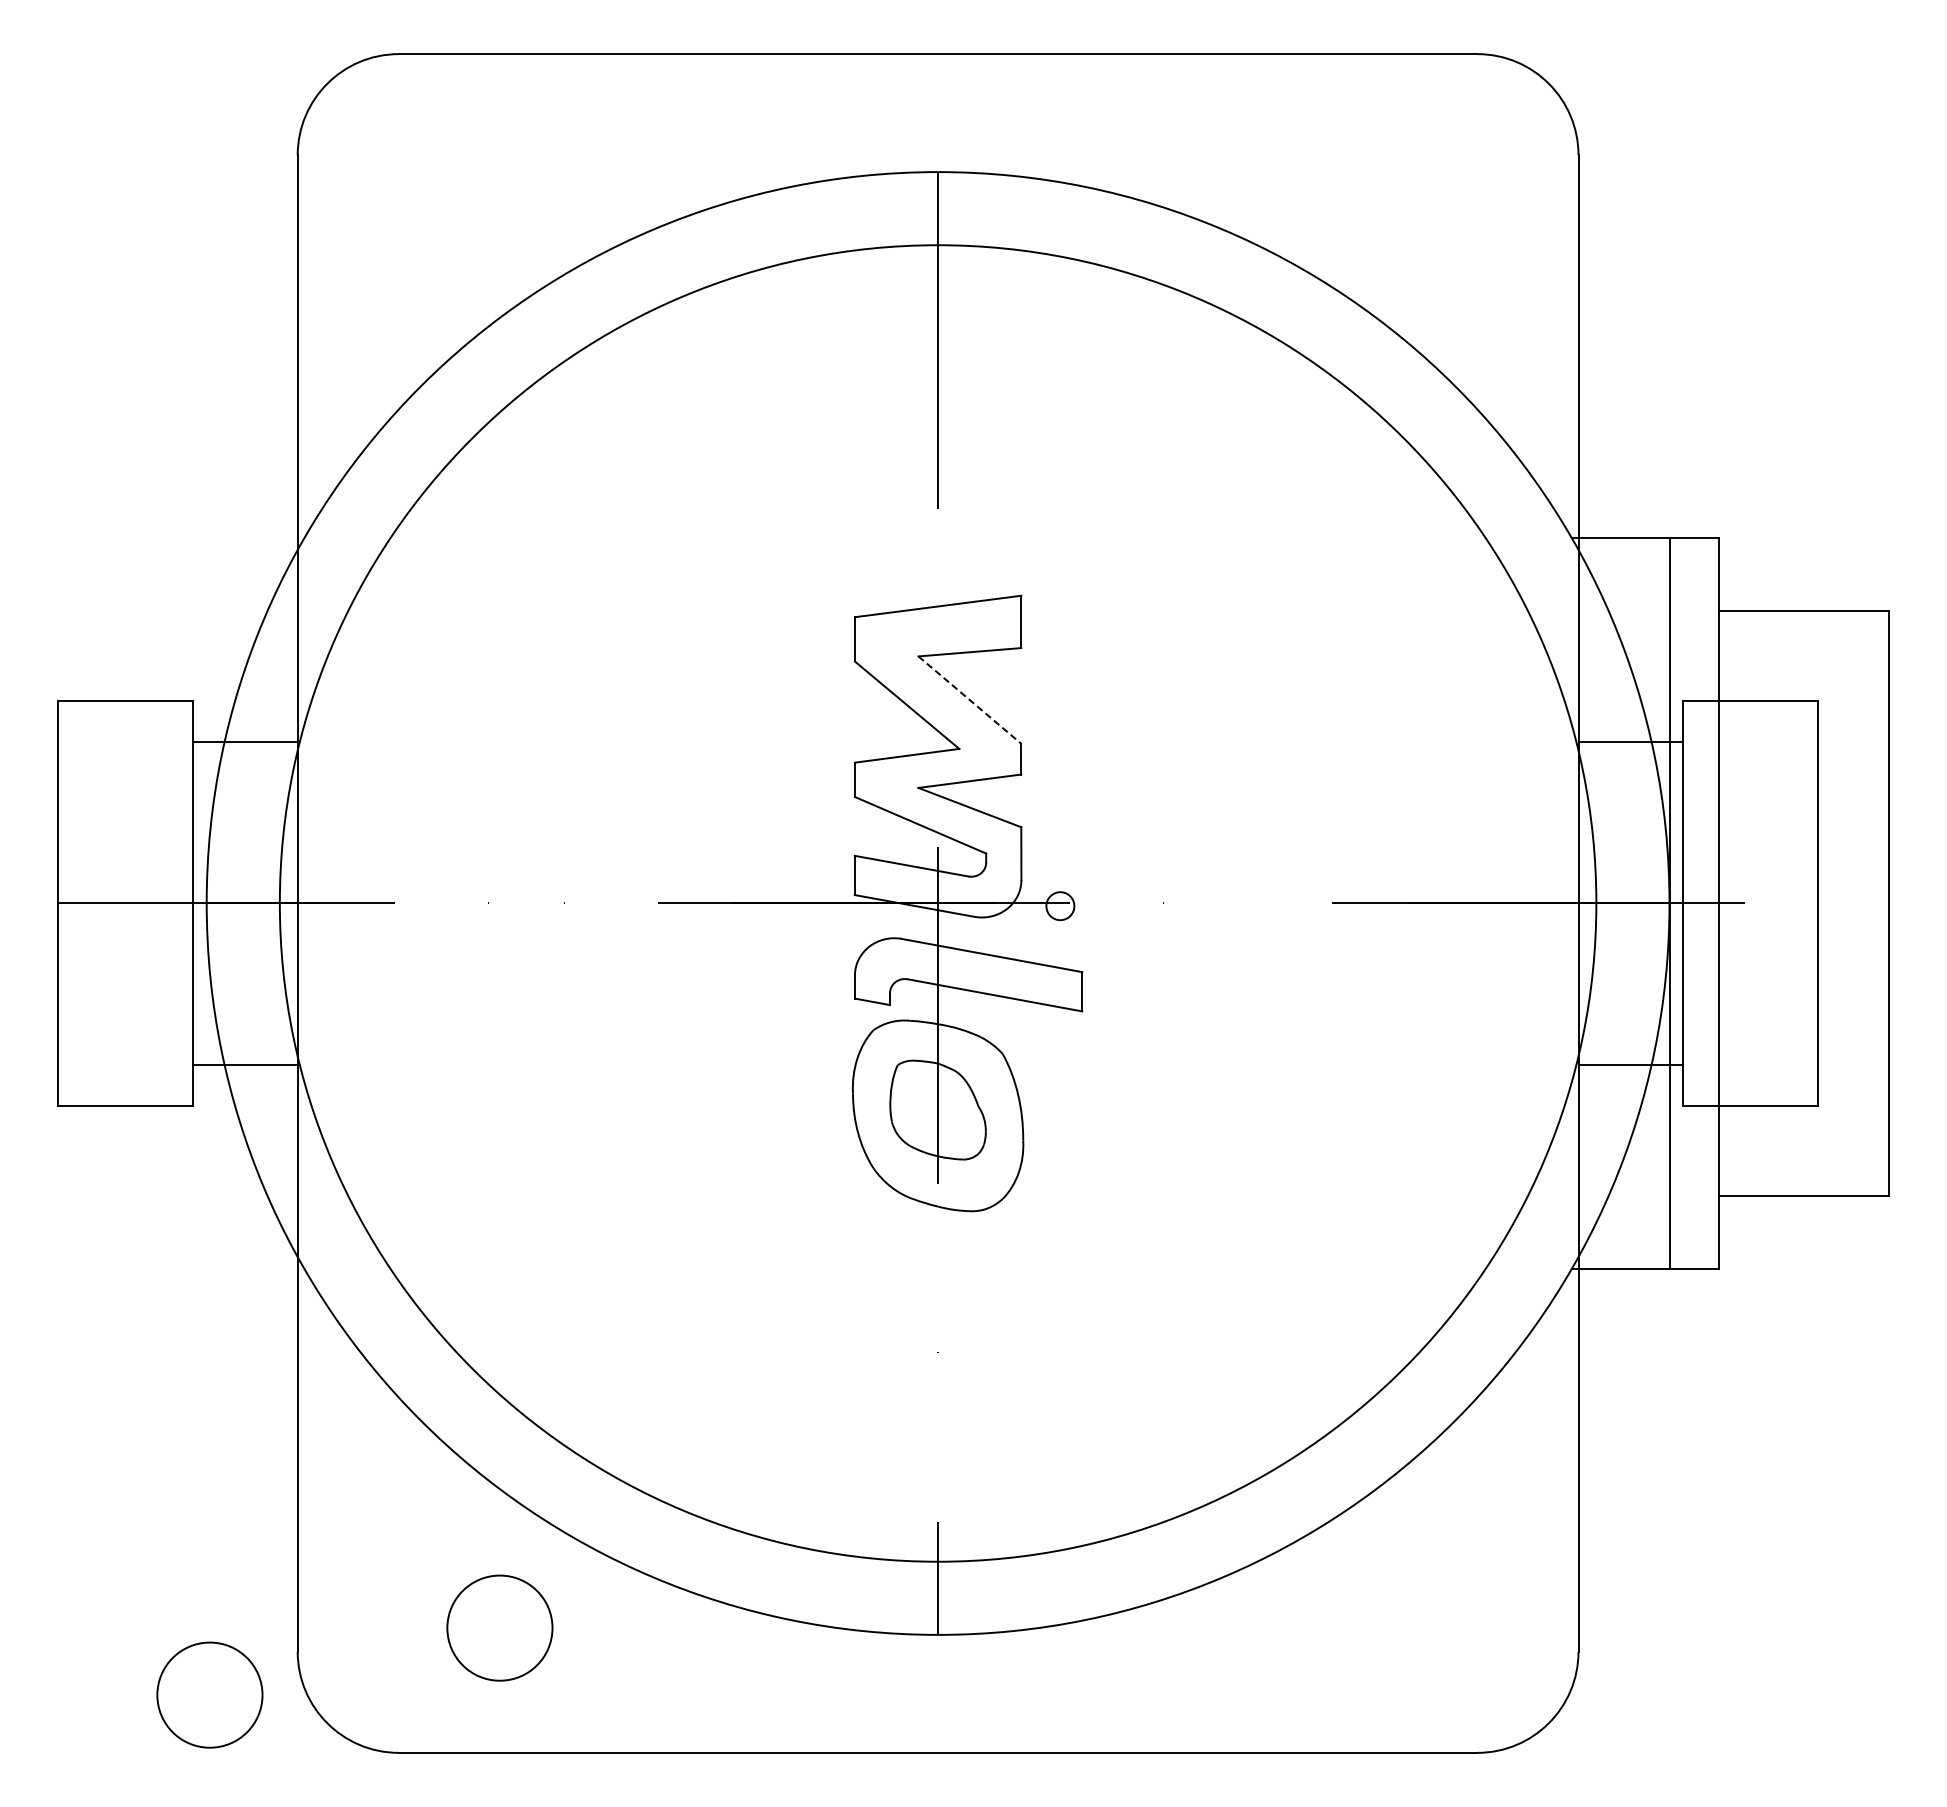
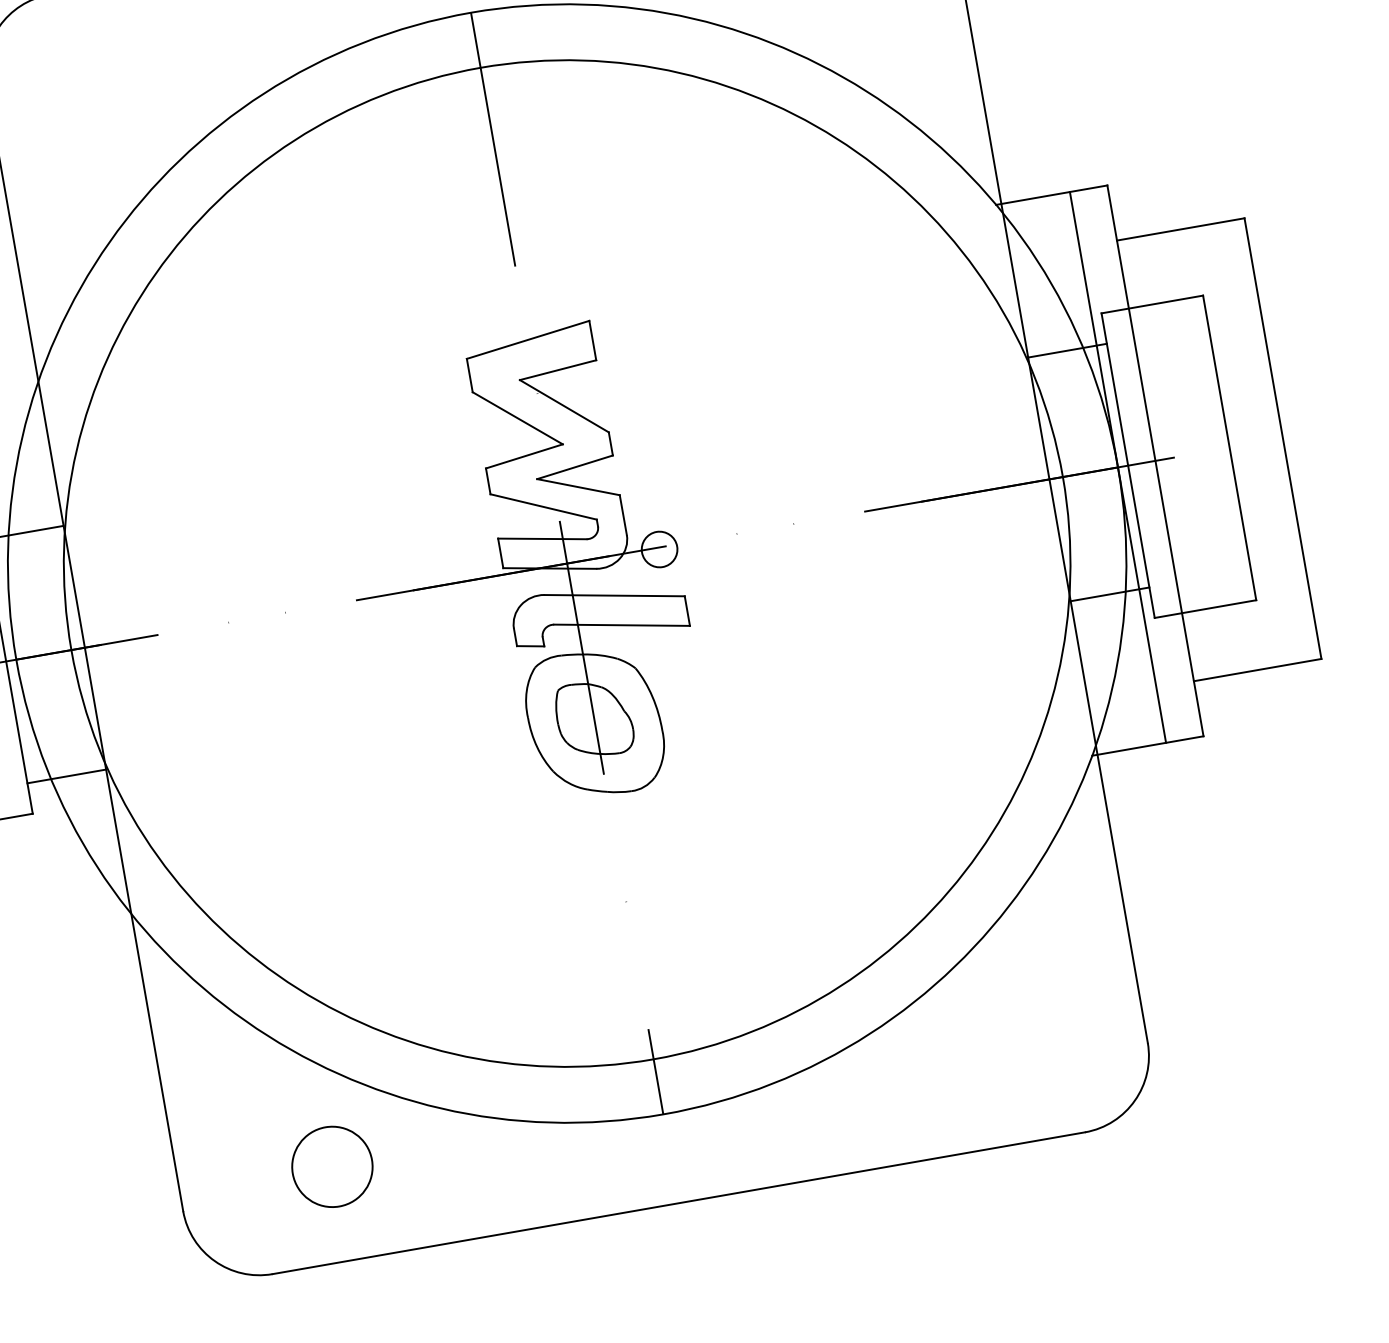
line: (970, 700) -> (564, 406), dashed -> solid
circle: (1060, 905) -> (659, 548), size x1.67
circle: (209, 1694) -> (122, 1255), removed

